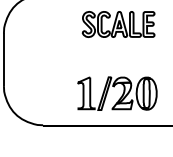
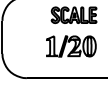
part: (117, 93) -> (71, 46), moved

